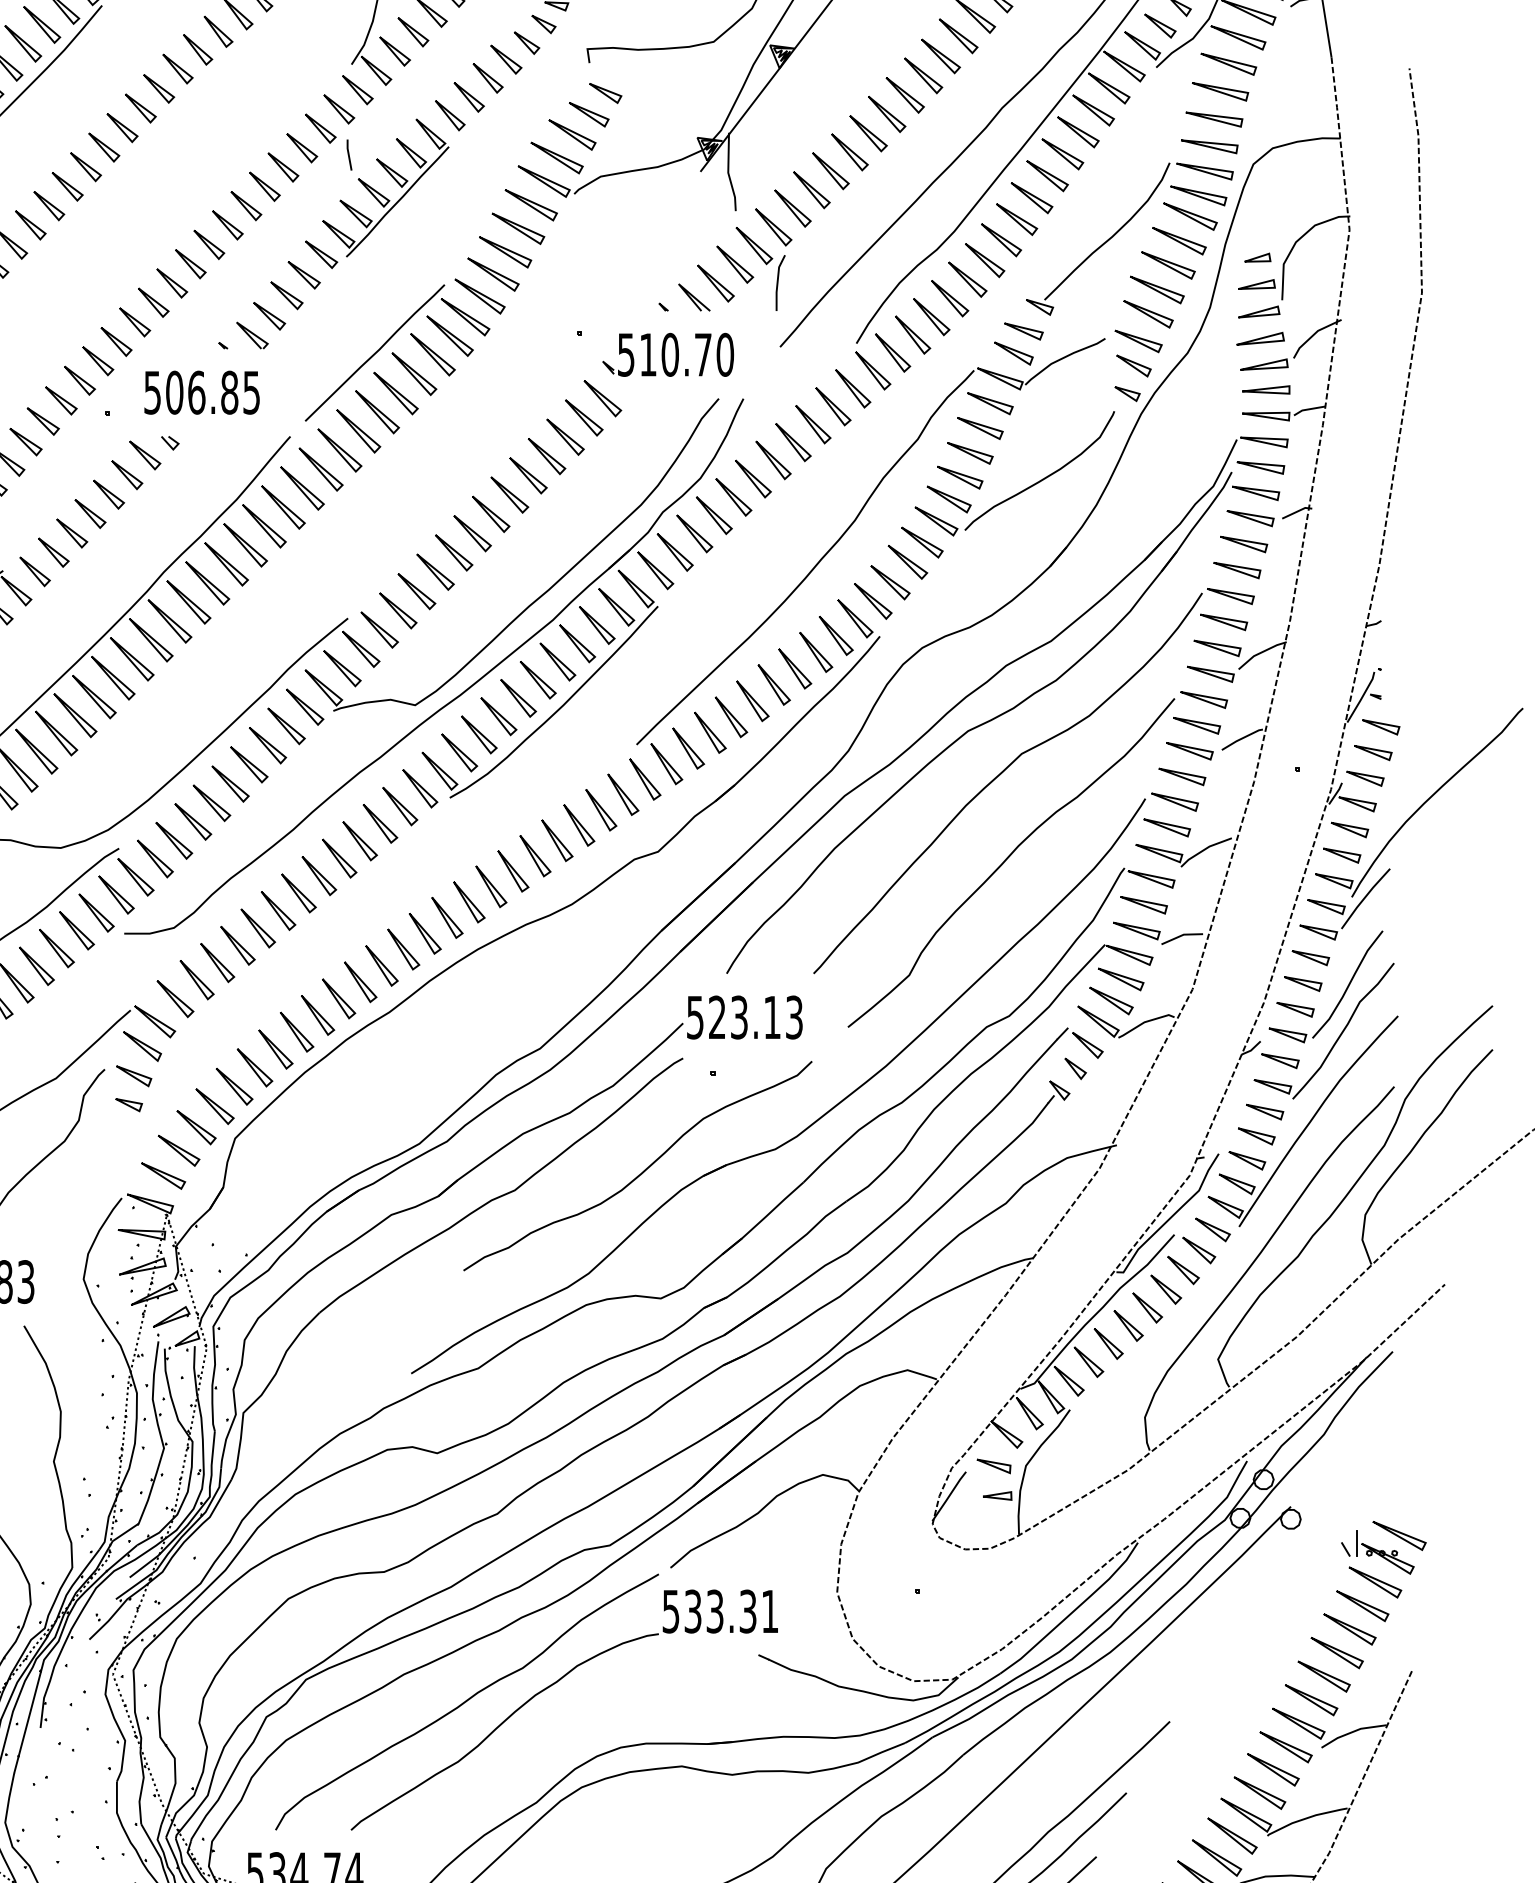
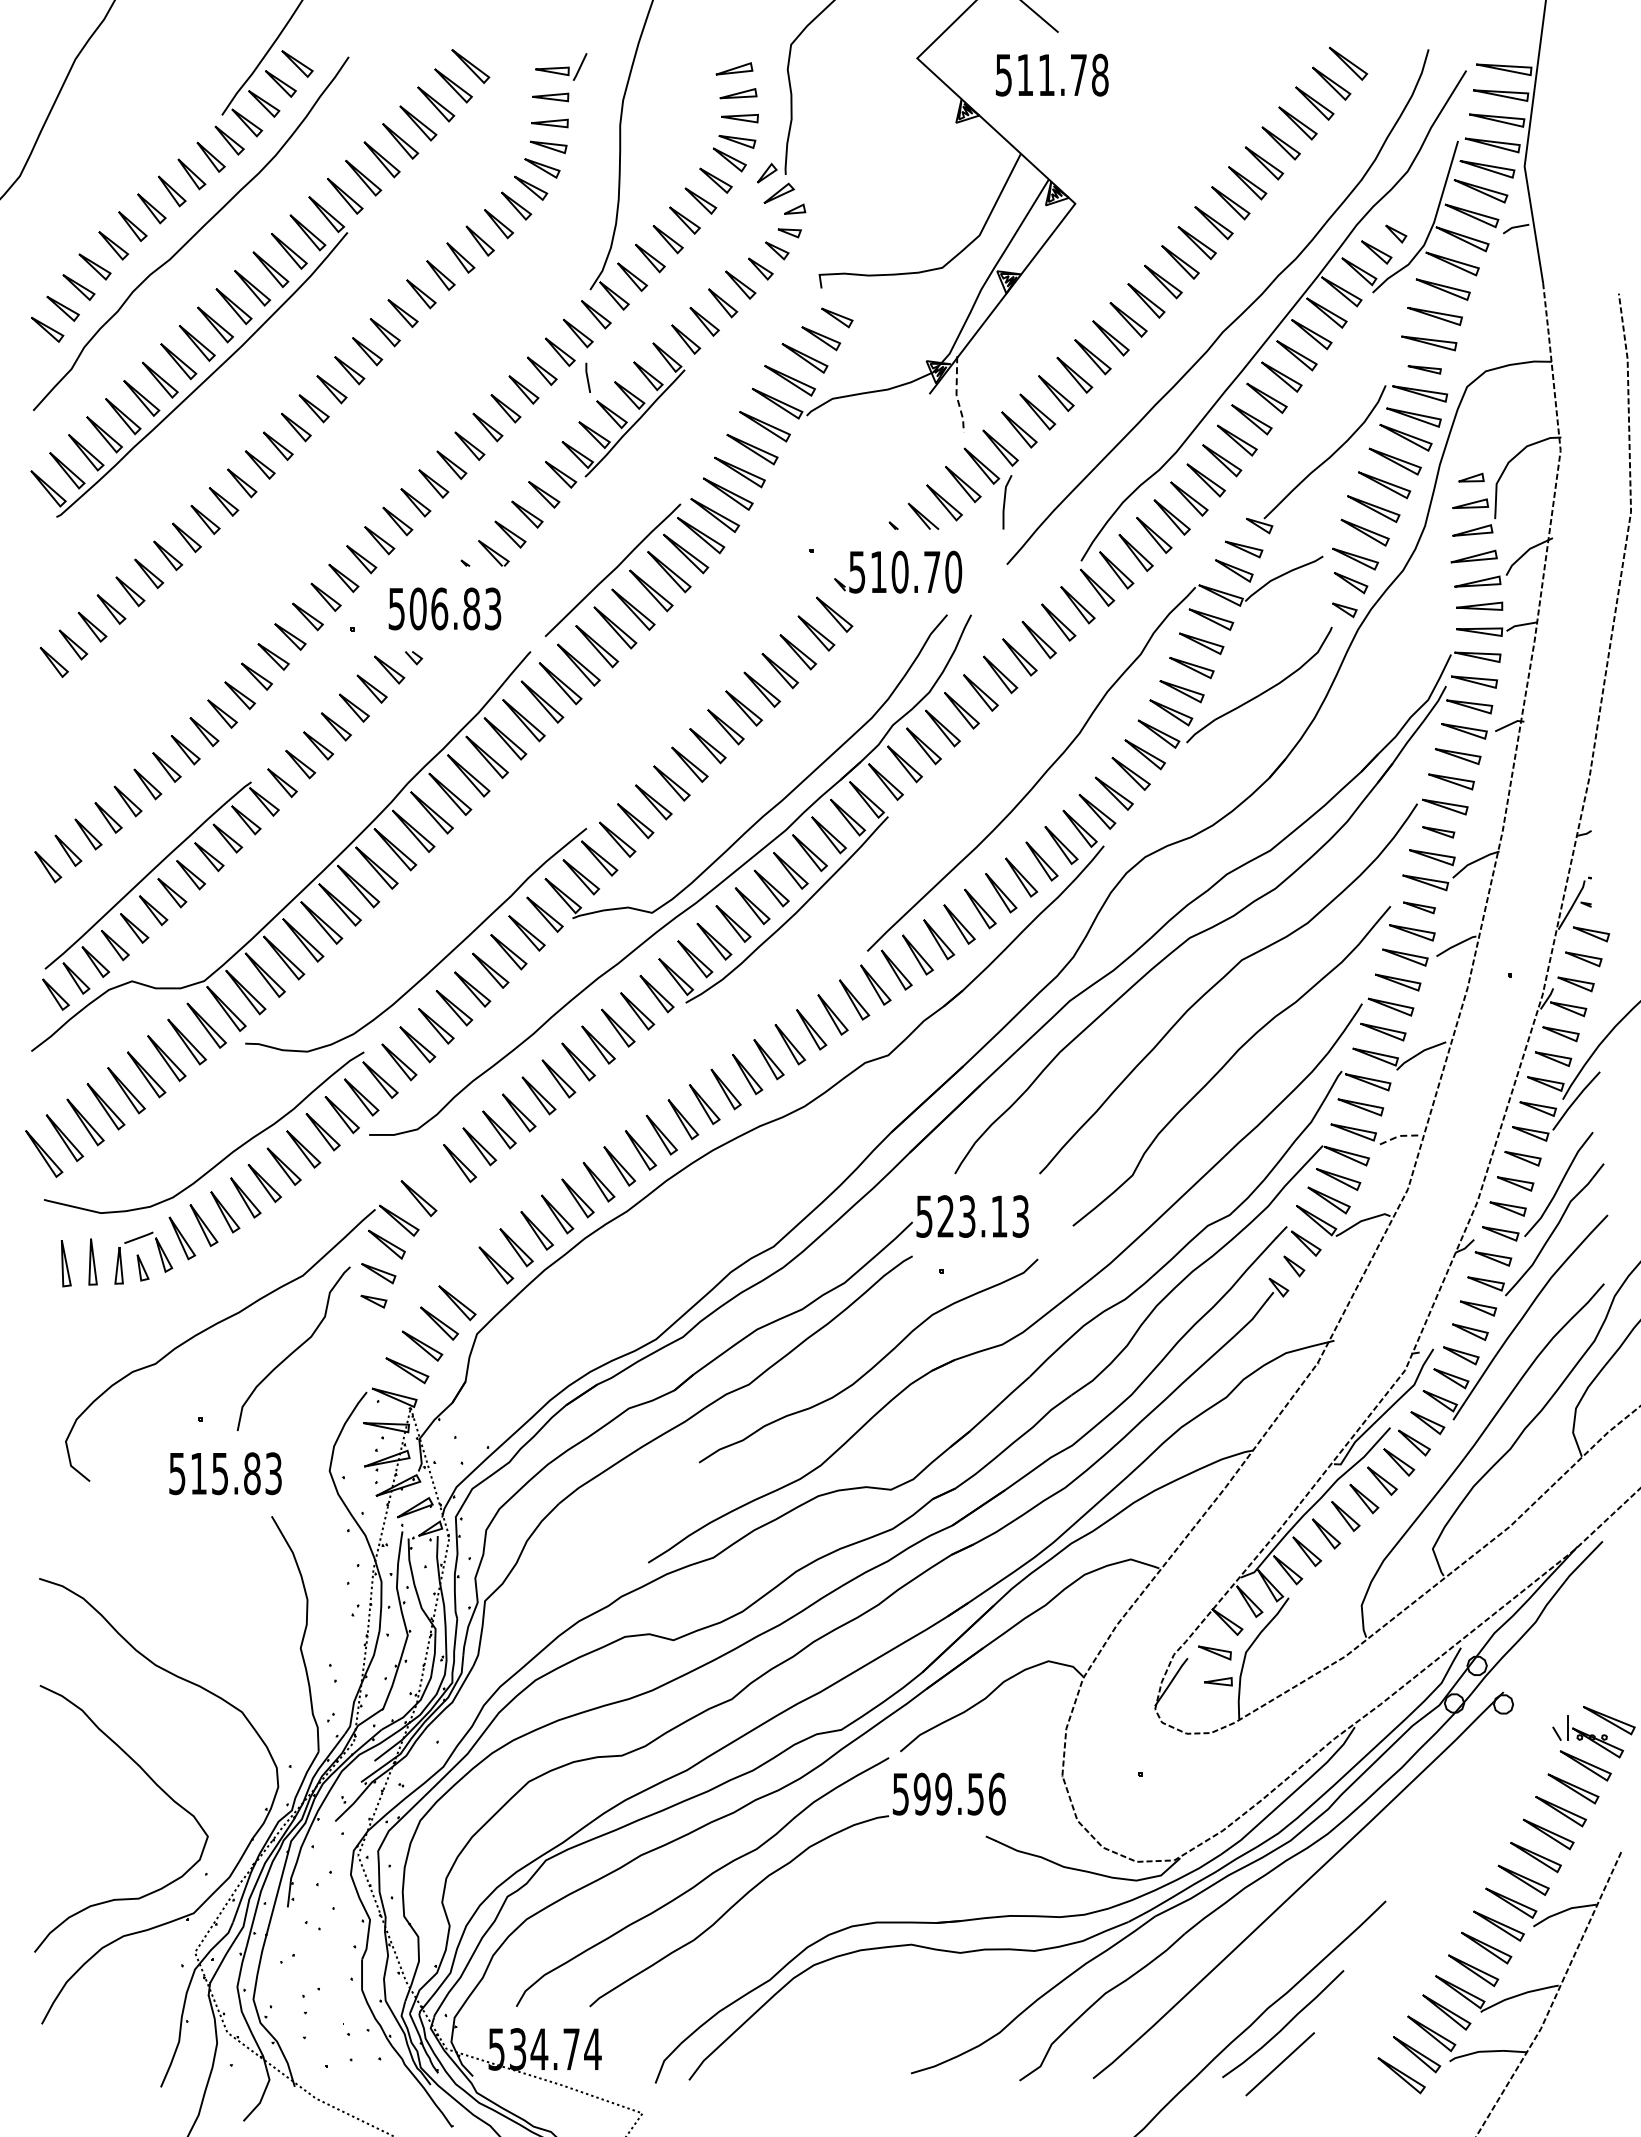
part: (1209, 146) -> (1424, 369), size x0.6
line: (728, 173) -> (956, 395), solid -> dashed
text: (252, 392) -> (493, 608), 506.85 -> 506.83
part: (1223, 622) -> (1438, 832), size x0.7
part: (1204, 699) -> (1419, 907), size x0.7
line: (1181, 935) -> (1397, 1136), solid -> dashed
part: (197, 979) -> (440, 1179), removed
part: (234, 1086) -> (476, 1283), removed
text: (731, 1610) -> (959, 1793), 533.31 -> 599.56

